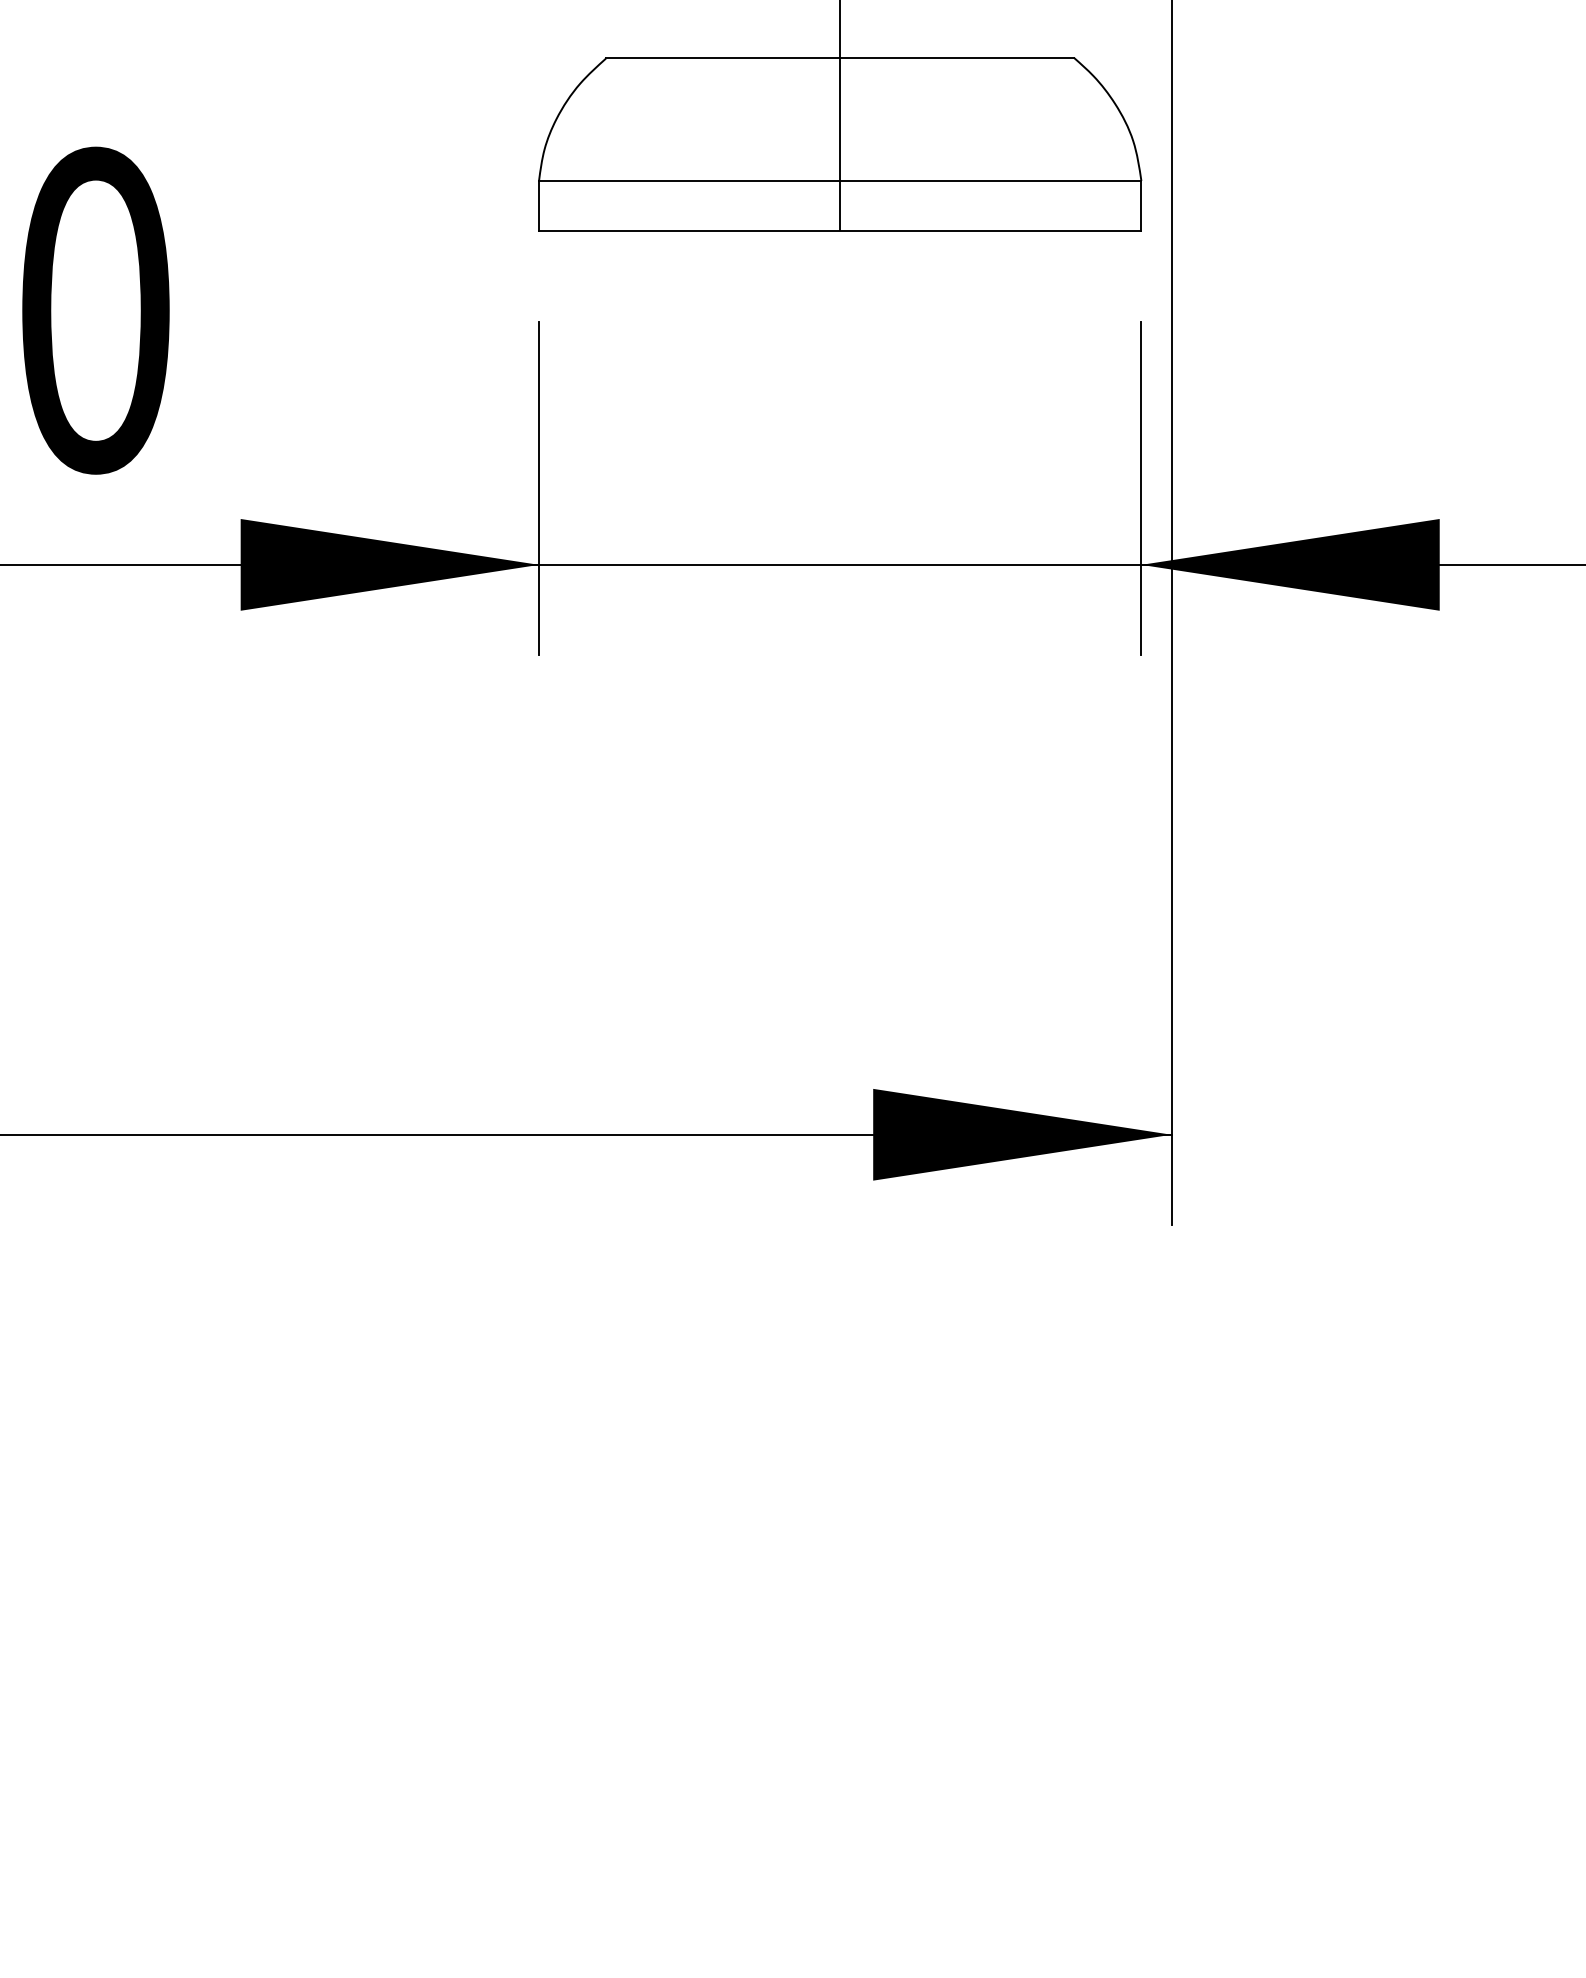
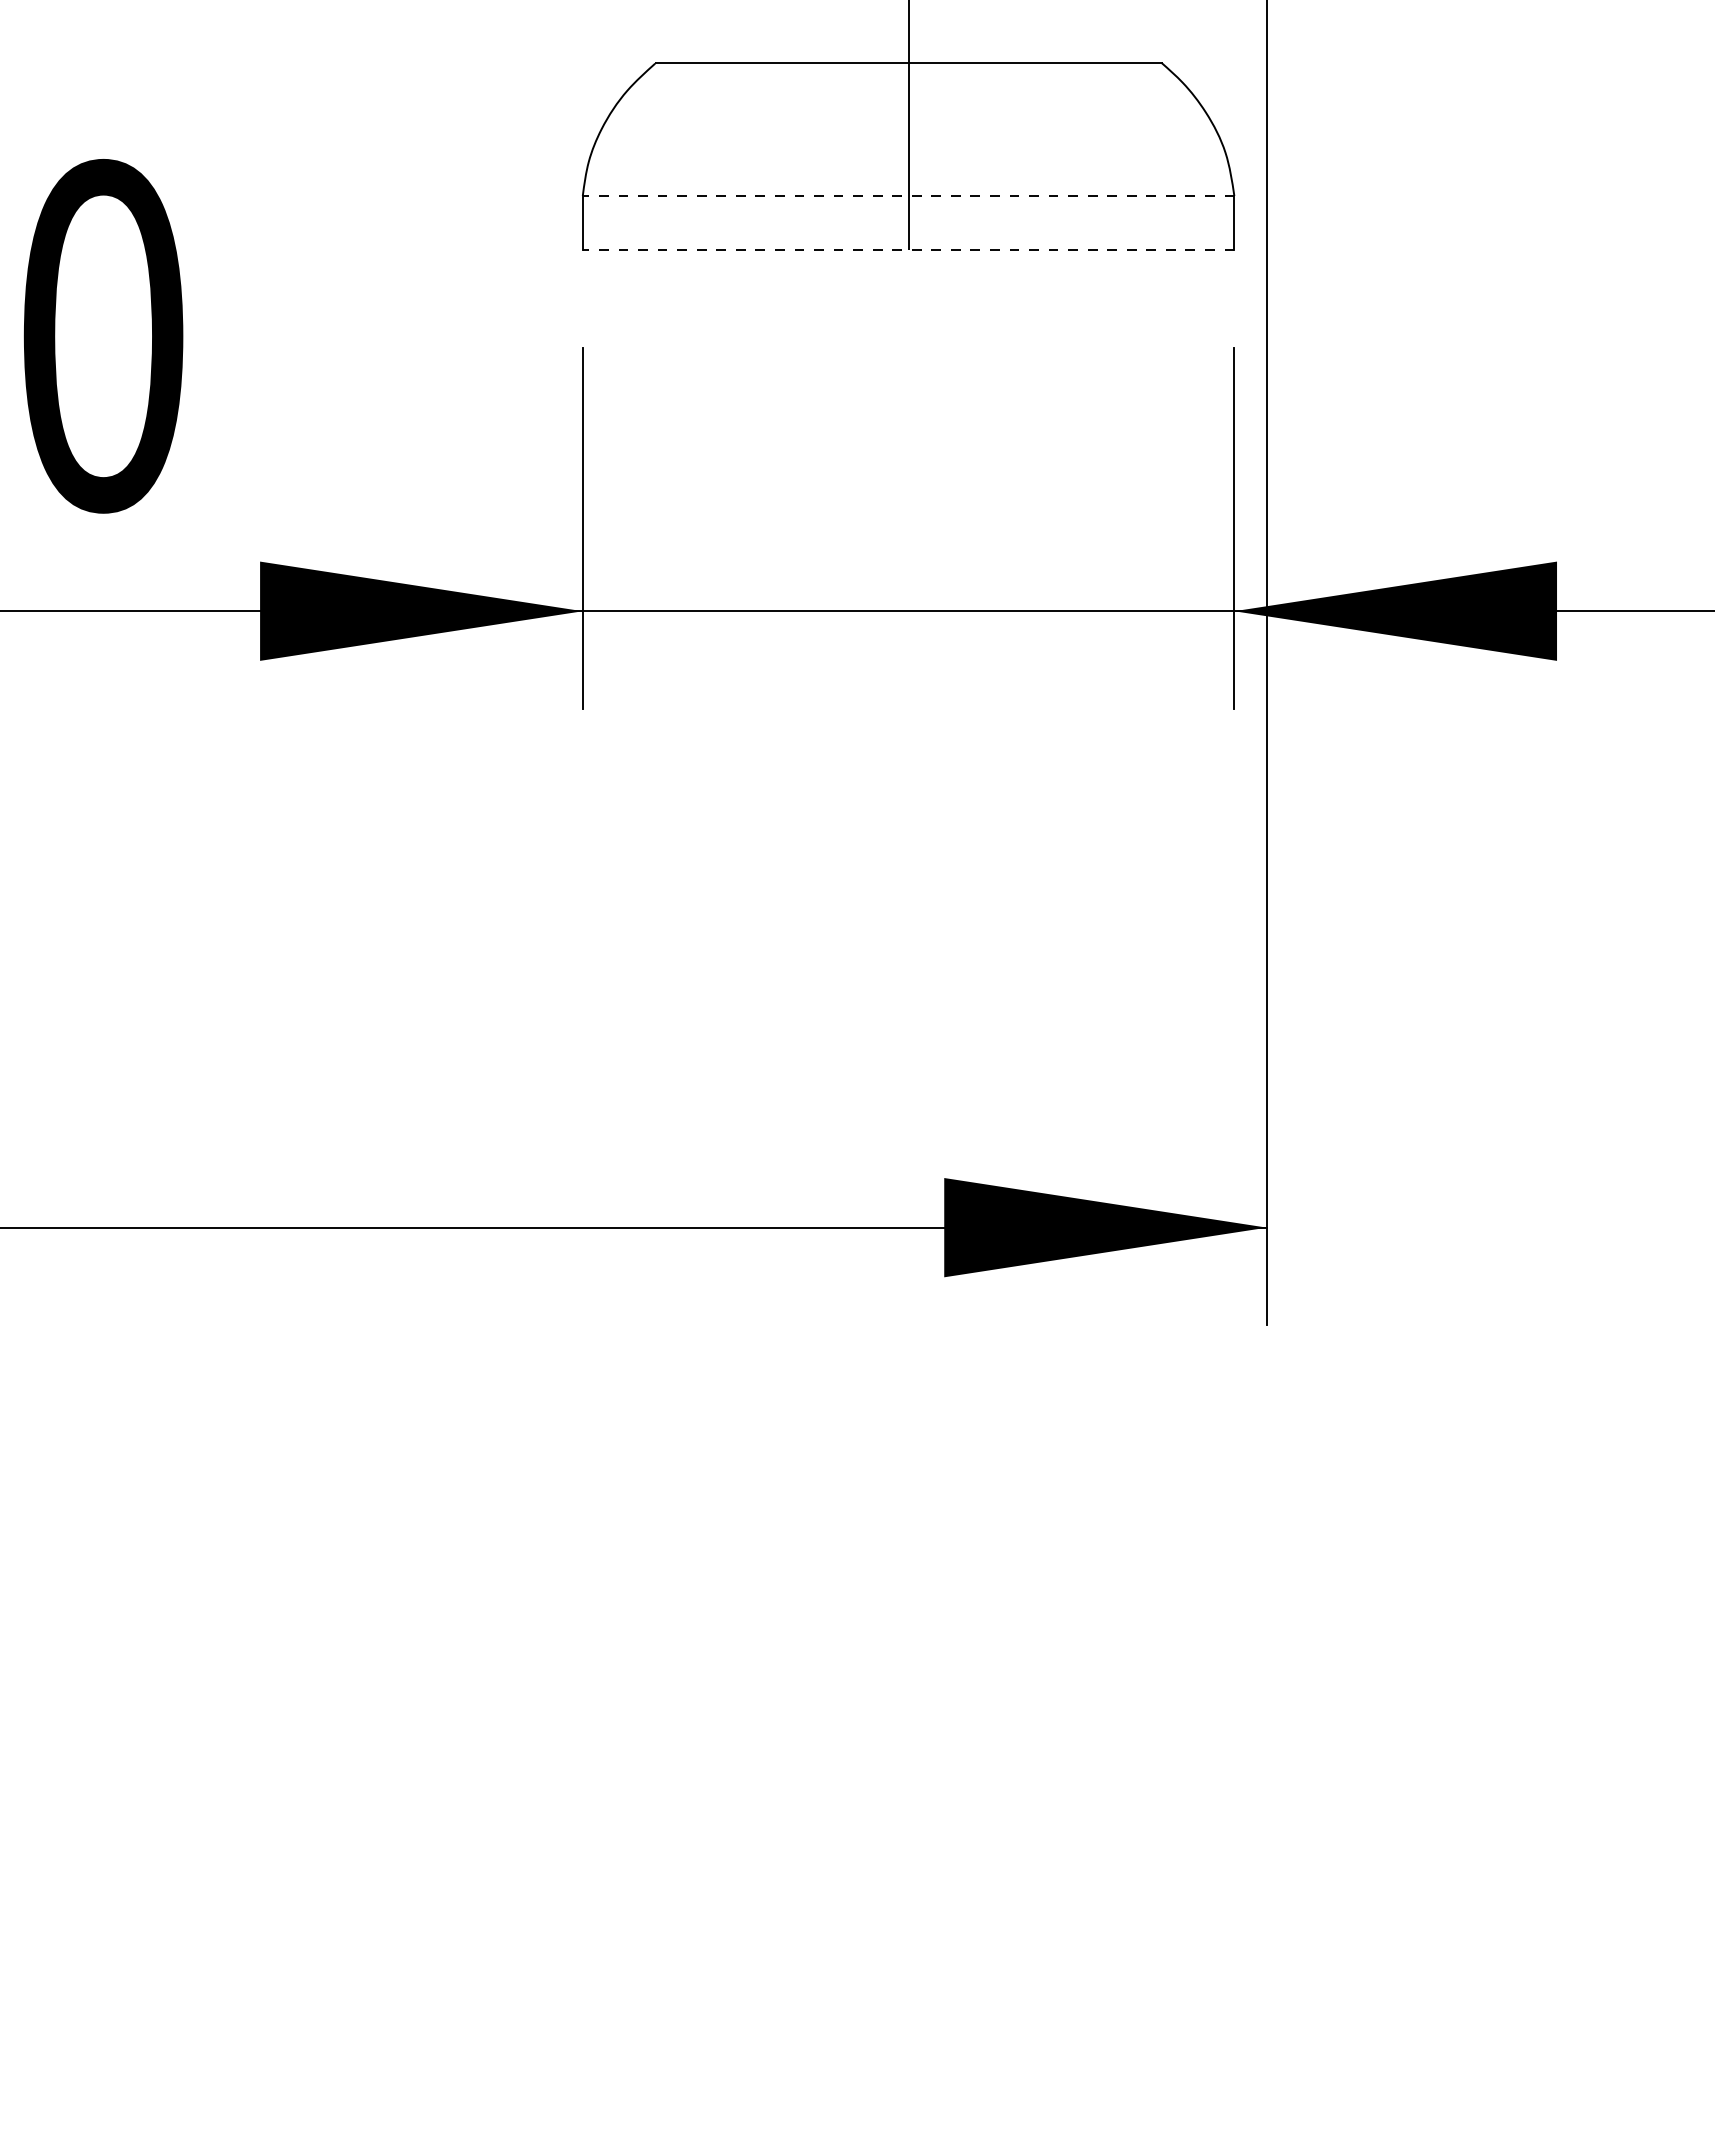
line: (840, 181) -> (908, 196), solid -> dashed
line: (840, 231) -> (908, 250), solid -> dashed

